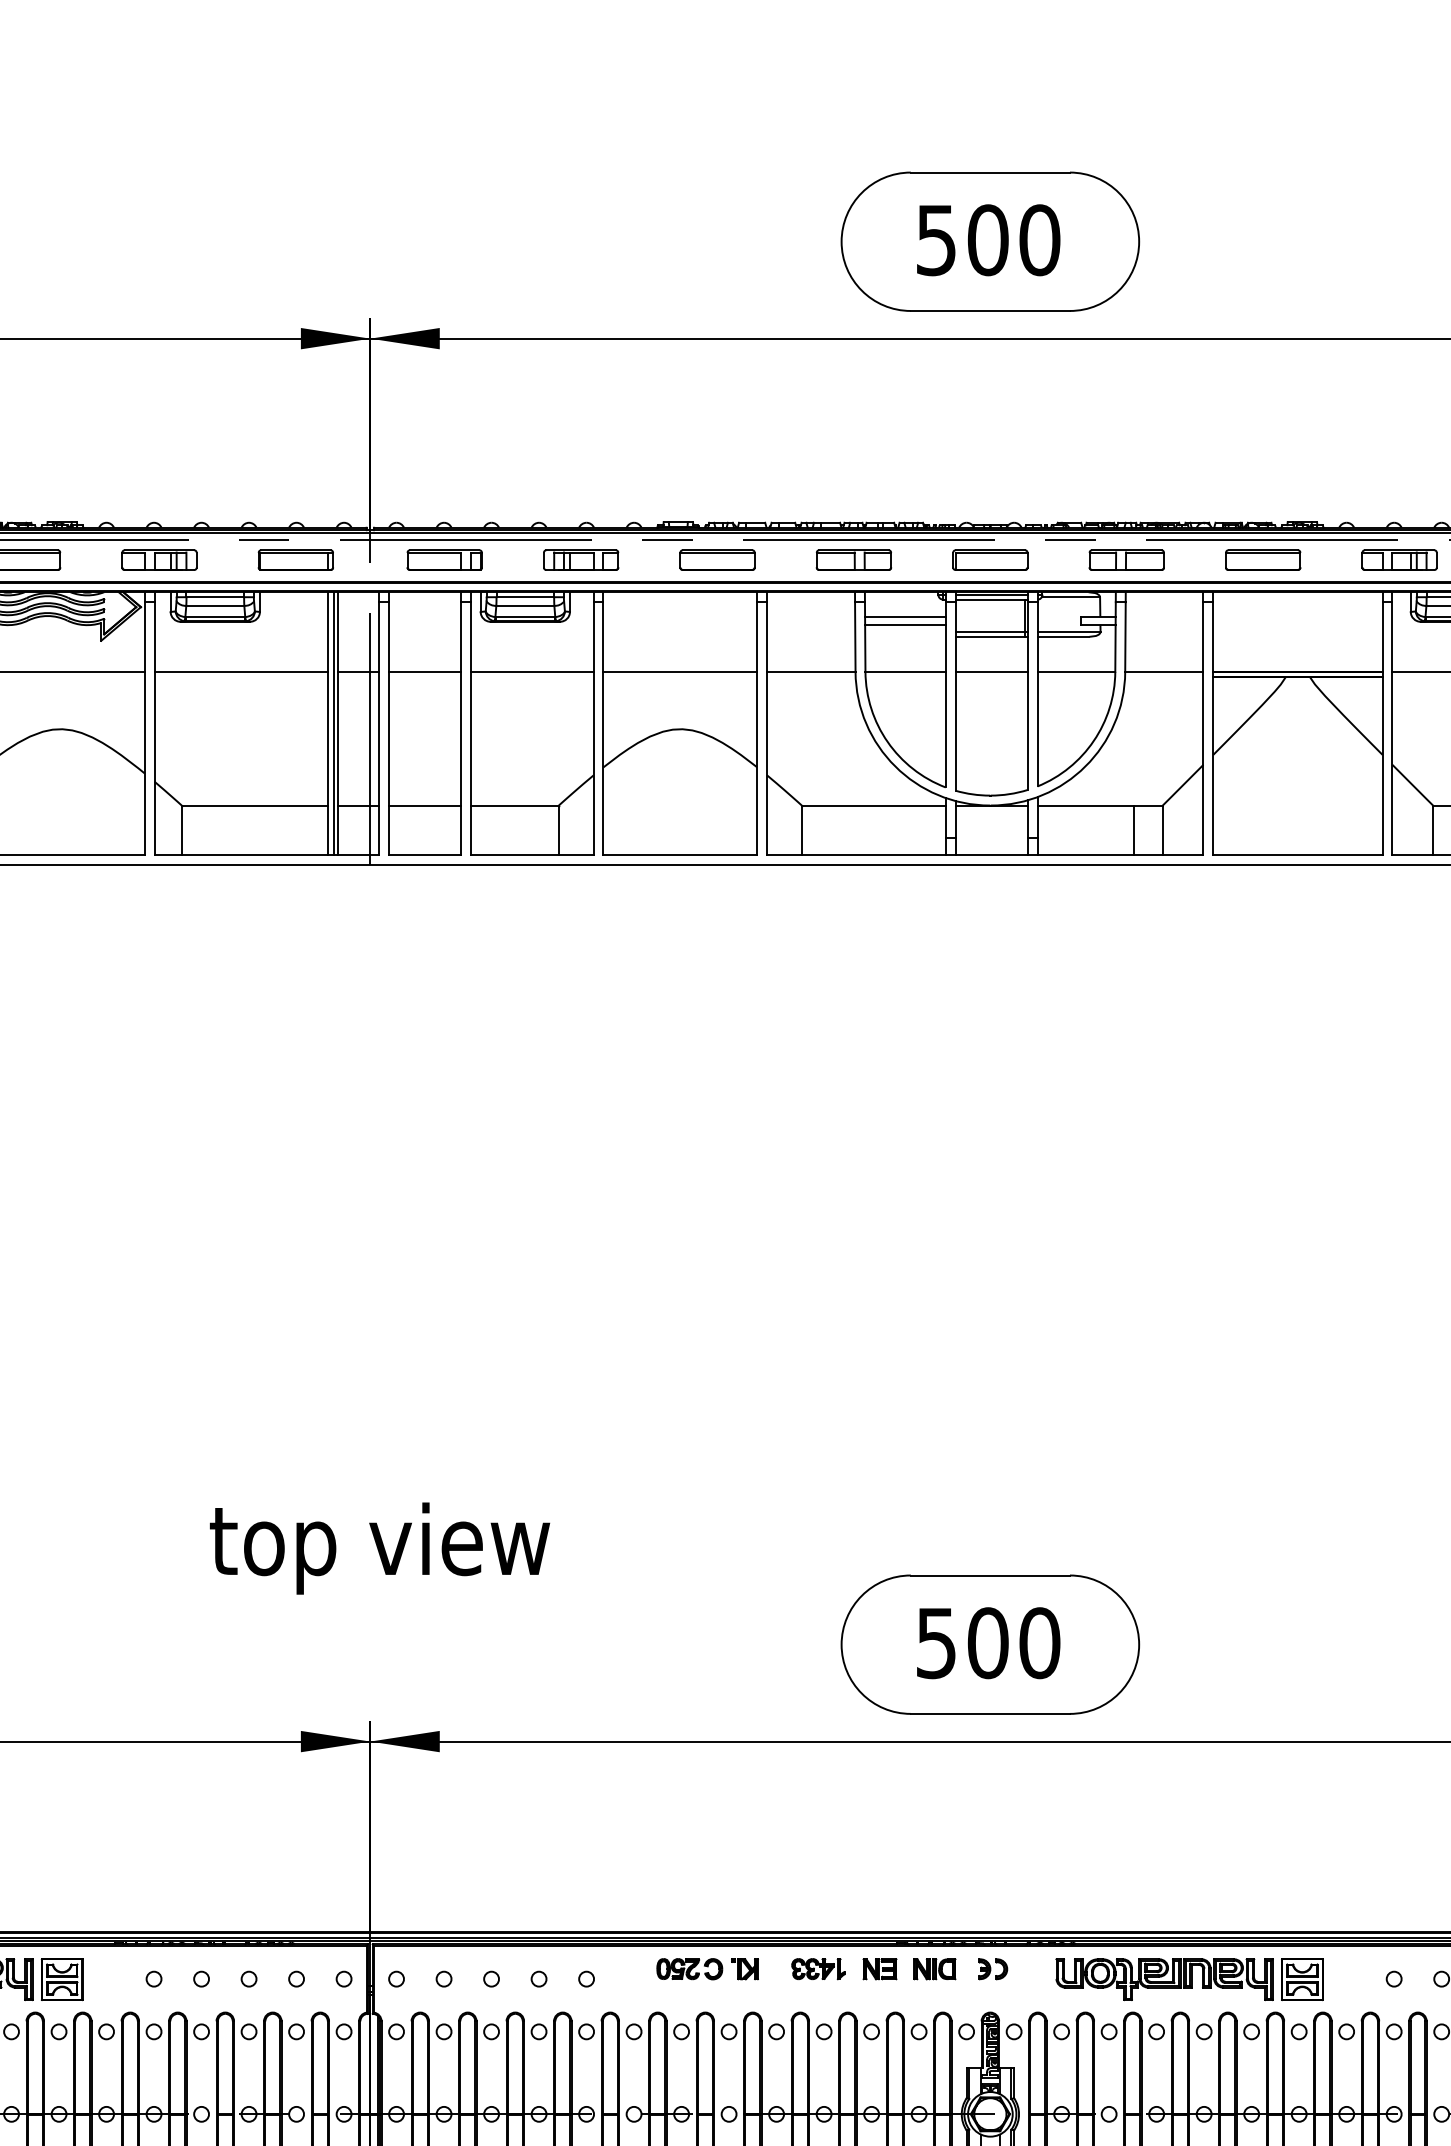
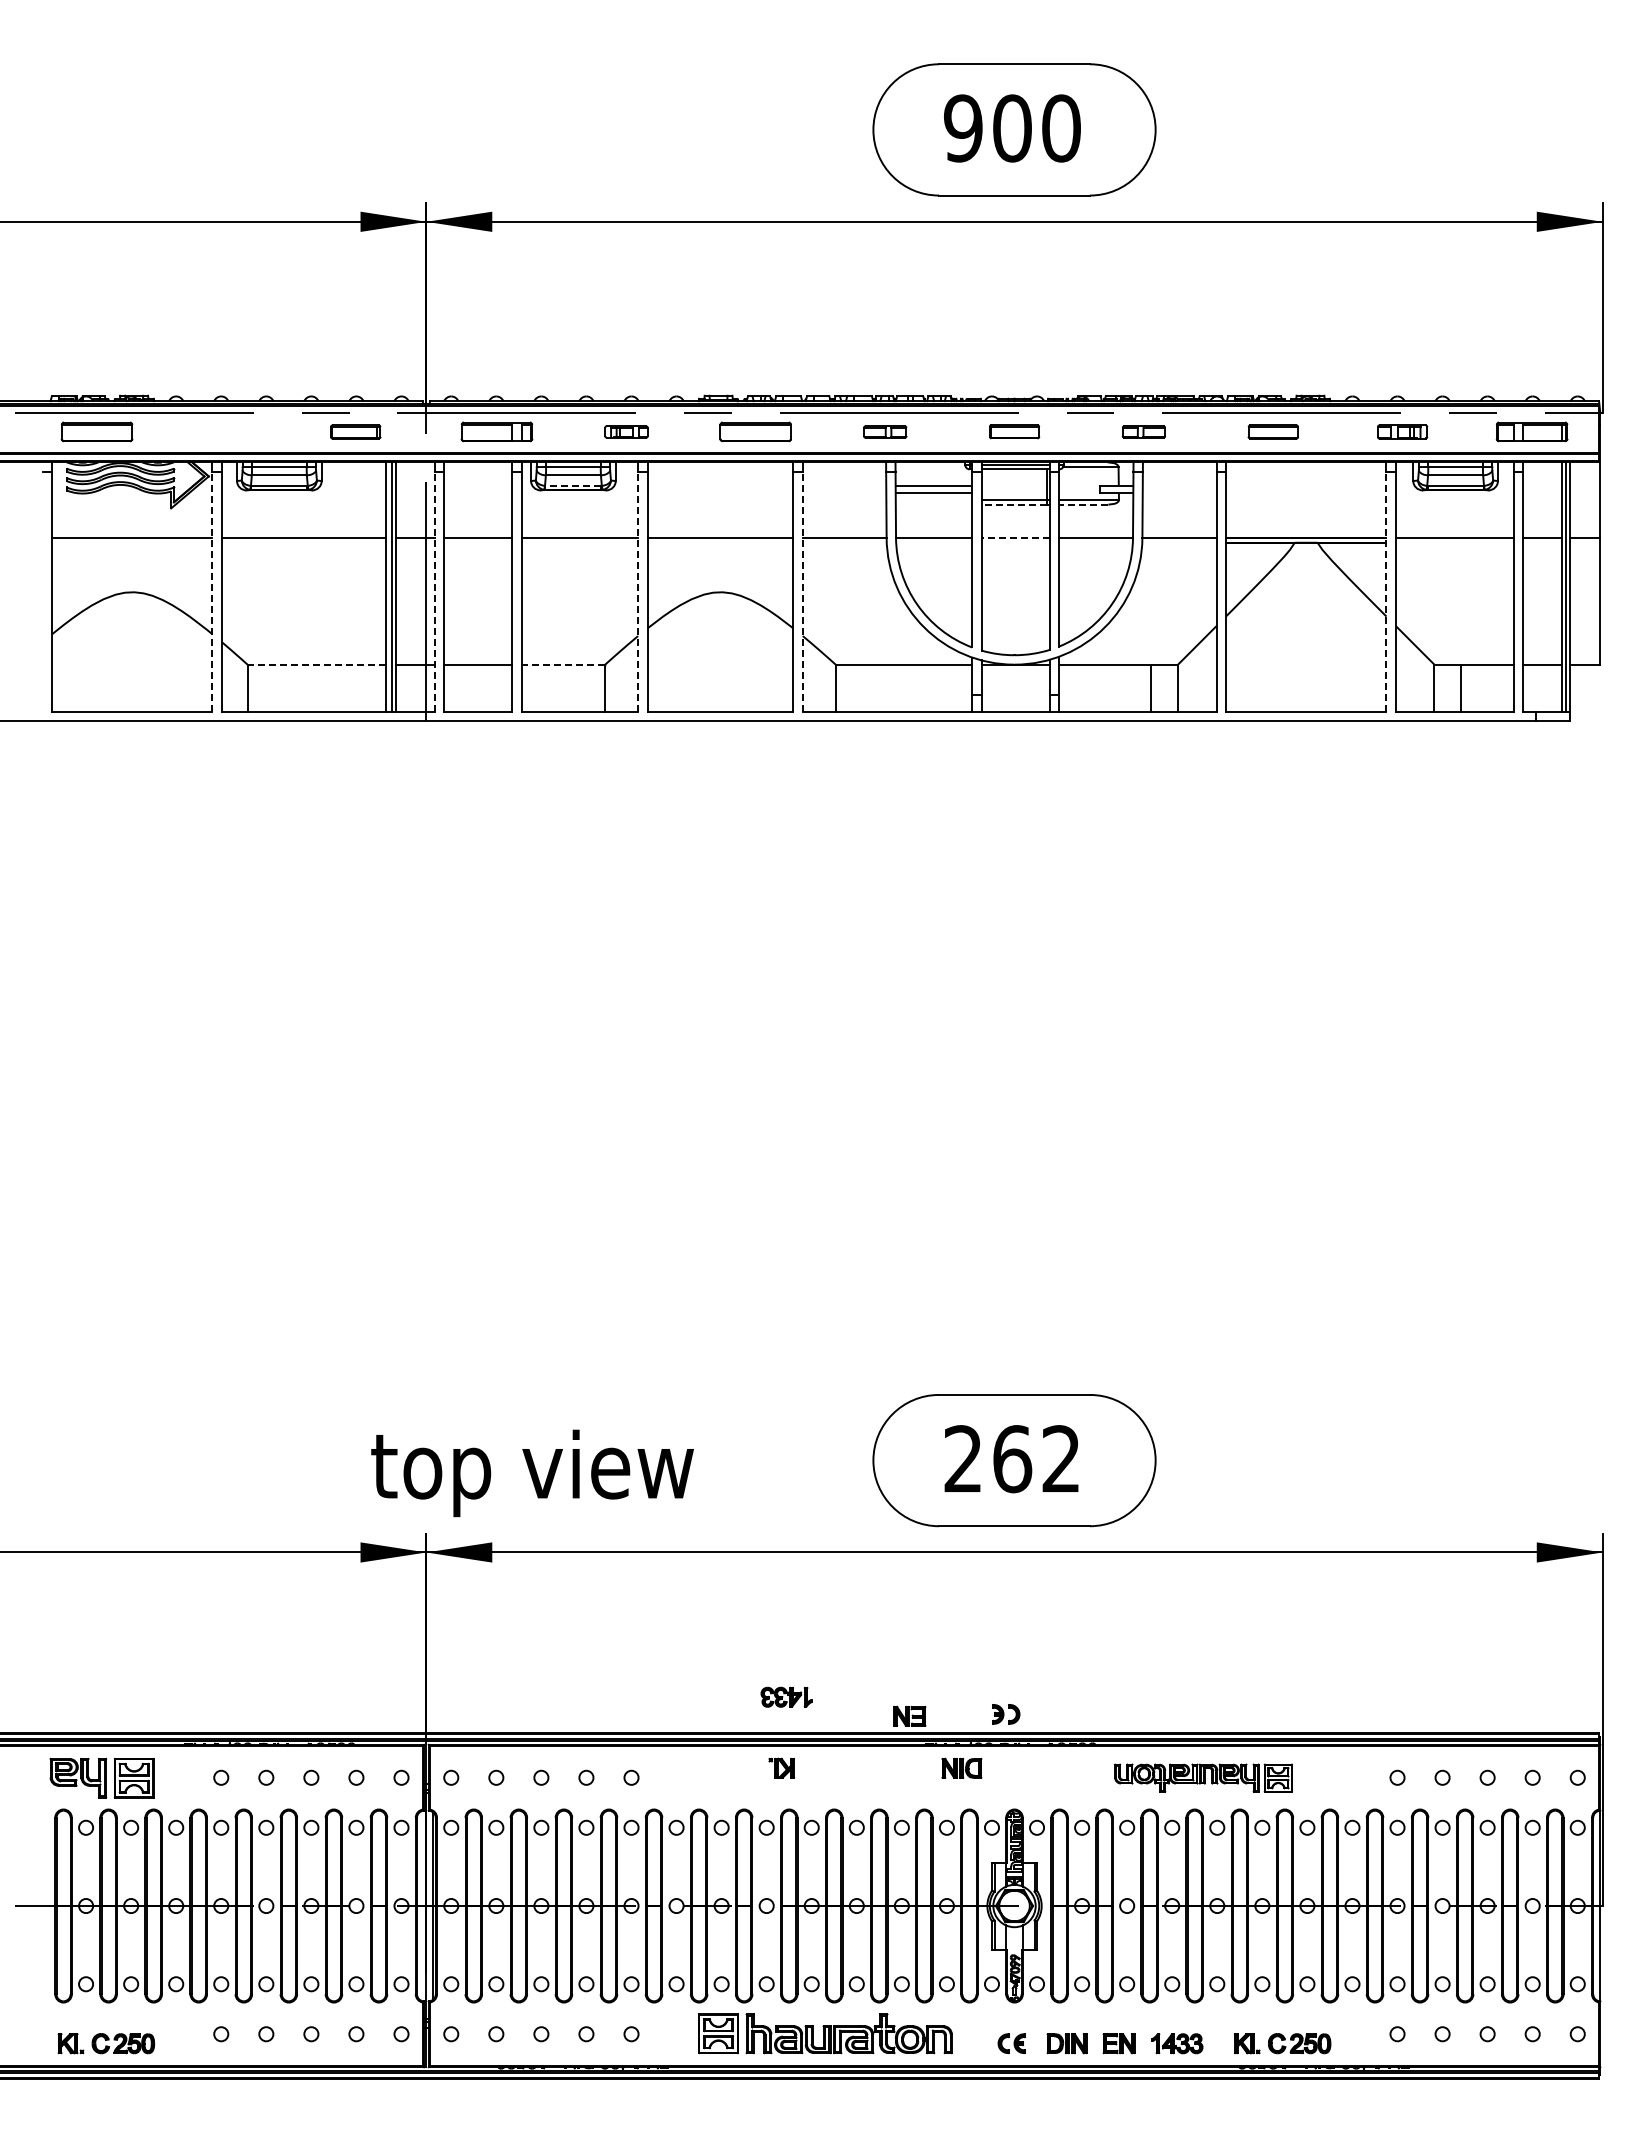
text: (936, 240) -> (963, 128), 500 -> 900
part: (159, 559) -> (226, 431), removed
part: (295, 559) -> (355, 431), size x0.7
part: (581, 559) -> (626, 431), size x0.6
part: (854, 559) -> (885, 431), size x0.6
part: (990, 559) -> (1014, 431), size x0.7
part: (1126, 559) -> (1143, 431), size x0.6
part: (1263, 559) -> (1273, 431), size x0.7
part: (1399, 559) -> (1402, 431), size x0.7
line: (524, 616) -> (572, 485), solid -> dashed
line: (990, 636) -> (1014, 504), solid -> dashed
line: (1063, 636) -> (1083, 504), solid -> dashed
line: (991, 671) -> (1015, 537), solid -> dashed
line: (144, 728) -> (212, 591), solid -> dashed
line: (378, 728) -> (434, 591), solid -> dashed
line: (593, 728) -> (638, 591), solid -> dashed
line: (766, 728) -> (802, 591), solid -> dashed
line: (1382, 728) -> (1386, 591), solid -> dashed
line: (254, 805) -> (316, 664), solid -> dashed
line: (514, 805) -> (563, 664), solid -> dashed
text: (379, 1548) -> (532, 1473), moved
text: (988, 1643) -> (1012, 1459), 500 -> 262
part: (689, 1968) -> (729, 1767), removed
part: (818, 1968) -> (786, 1696), moved
part: (879, 1968) -> (909, 1715), moved
part: (993, 1969) -> (1006, 1714), moved
part: (1189, 1978) -> (1203, 1777), size x0.7

